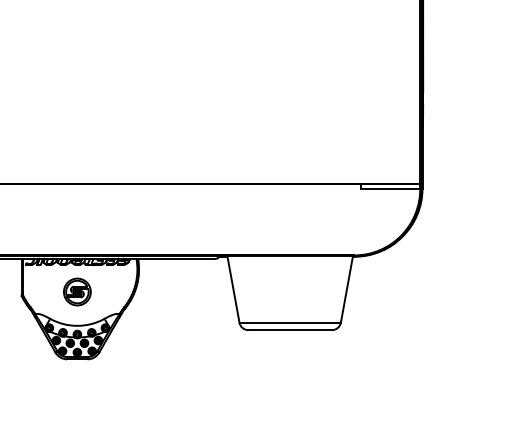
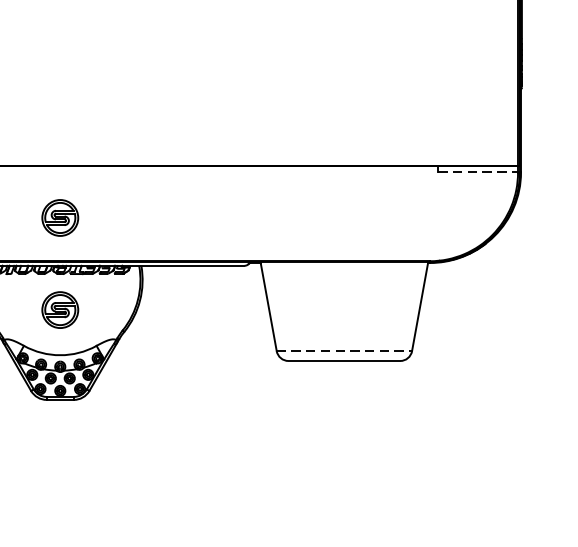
line: (390, 188) -> (478, 171), solid -> dashed
part: (77, 222) -> (60, 217), added
line: (290, 322) -> (344, 350), solid -> dashed

